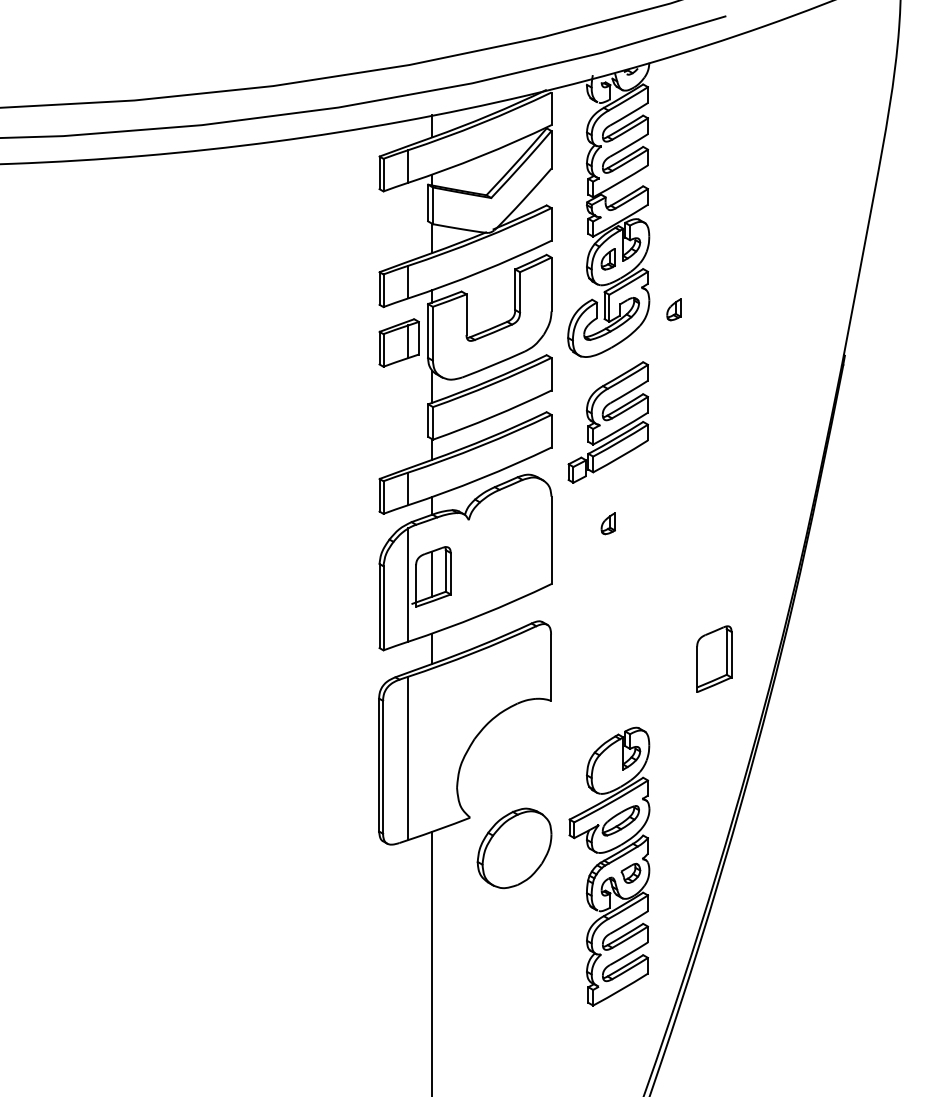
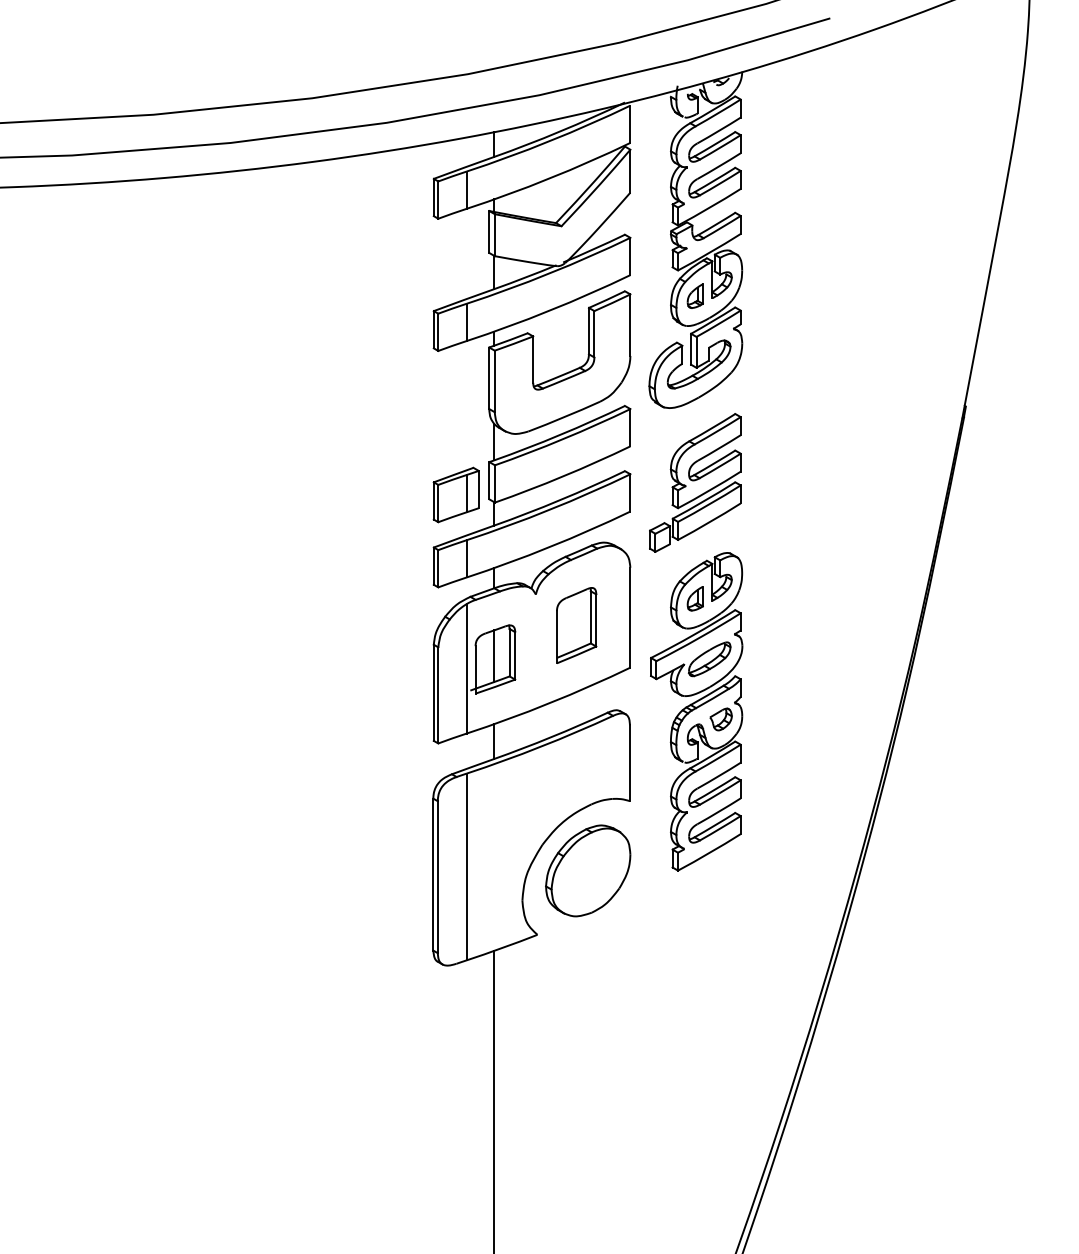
part: (673, 309) -> (769, 353), removed
part: (398, 342) -> (455, 494), moved
part: (714, 659) -> (576, 625), moved
part: (514, 848) -> (588, 870), moved
part: (609, 866) -> (696, 711), moved

